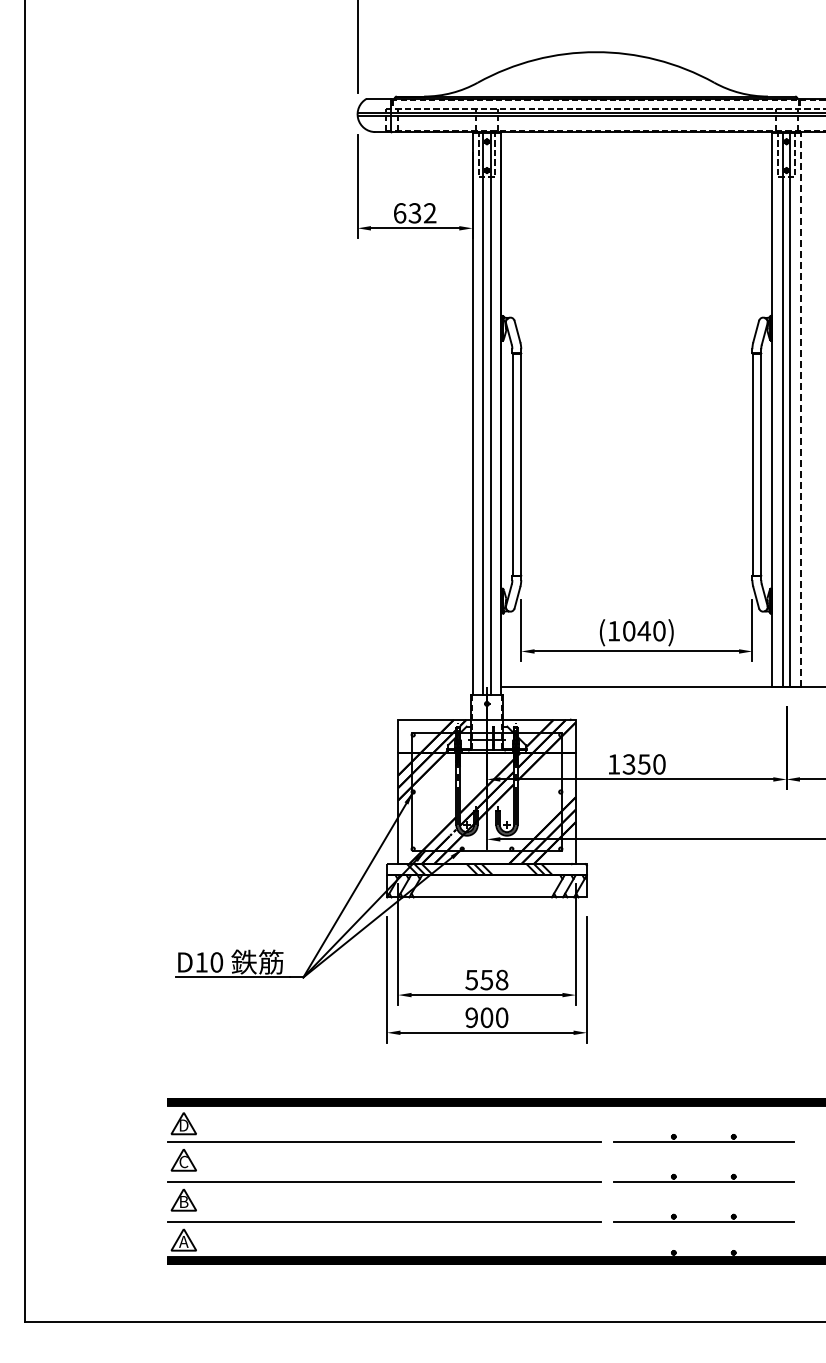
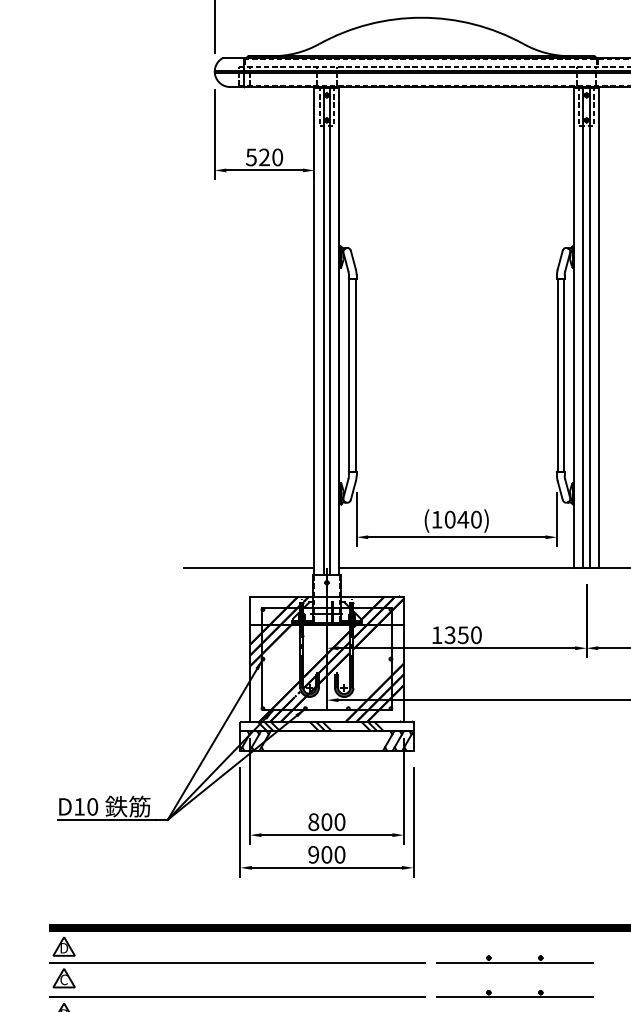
text: (414, 213) -> (264, 157), 632 -> 520
line: (801, 409) -> (599, 327), dashed -> solid
line: (396, 686) -> (248, 567), added
text: (486, 979) -> (326, 821), 558 -> 800

